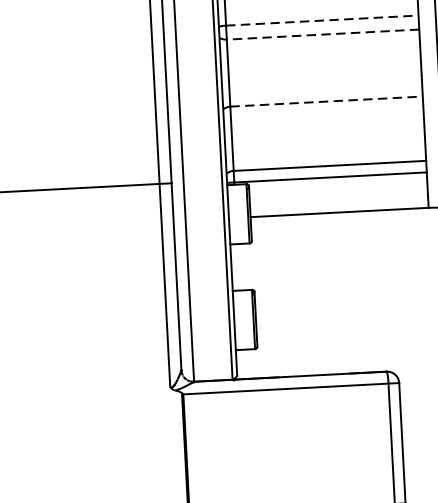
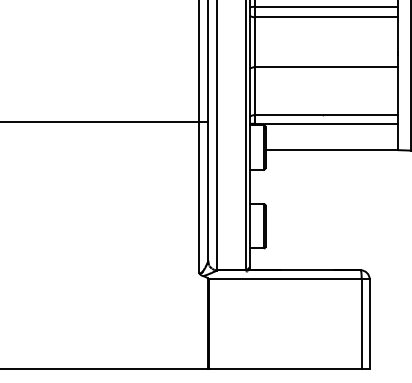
line: (322, 20) -> (326, 6), dashed -> solid
line: (322, 34) -> (326, 17), dashed -> solid
line: (326, 101) -> (326, 67), dashed -> solid

